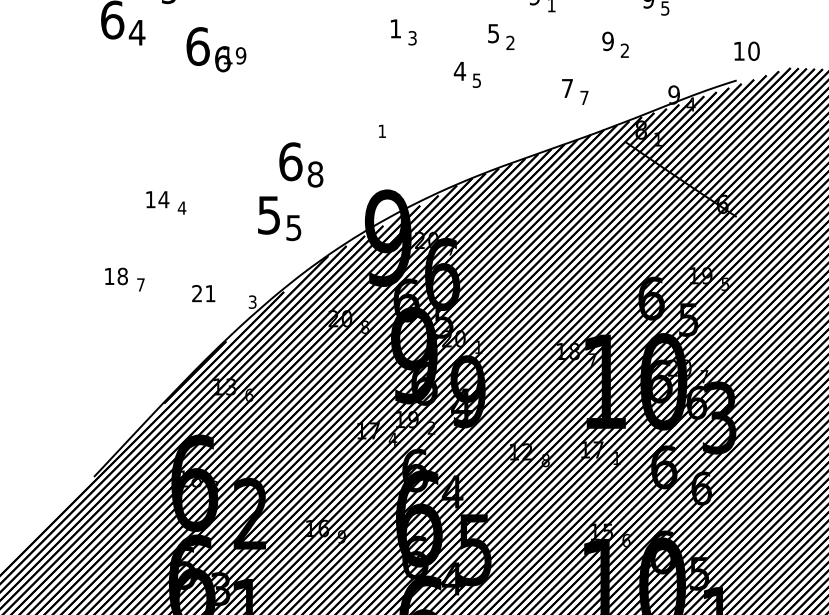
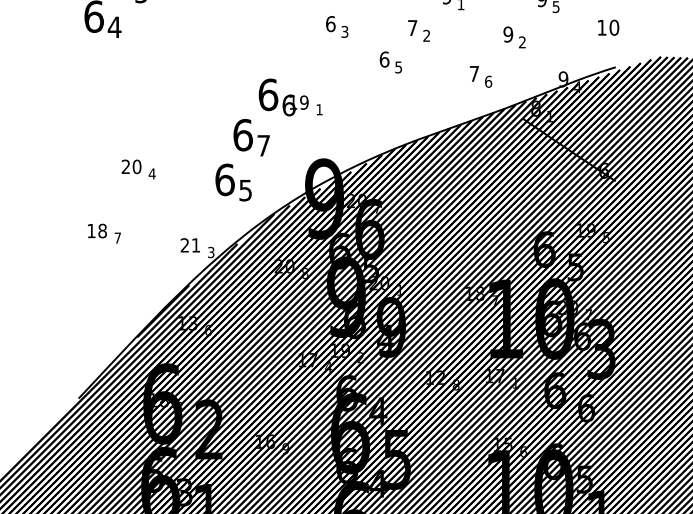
text: (395, 28) -> (330, 23), 1 -> 6
text: (493, 33) -> (412, 27), 5 -> 7
text: (216, 49) -> (283, 97), moved
text: (746, 50) -> (608, 27), moved
text: (459, 70) -> (384, 58), 4 -> 6
text: (584, 97) -> (488, 81), 7 -> 6
text: (315, 174) -> (263, 145), 8 -> 7
text: (157, 199) -> (131, 166), 14 -> 20
text: (268, 214) -> (224, 179), 5 -> 6
text: (203, 293) -> (190, 245), moved

